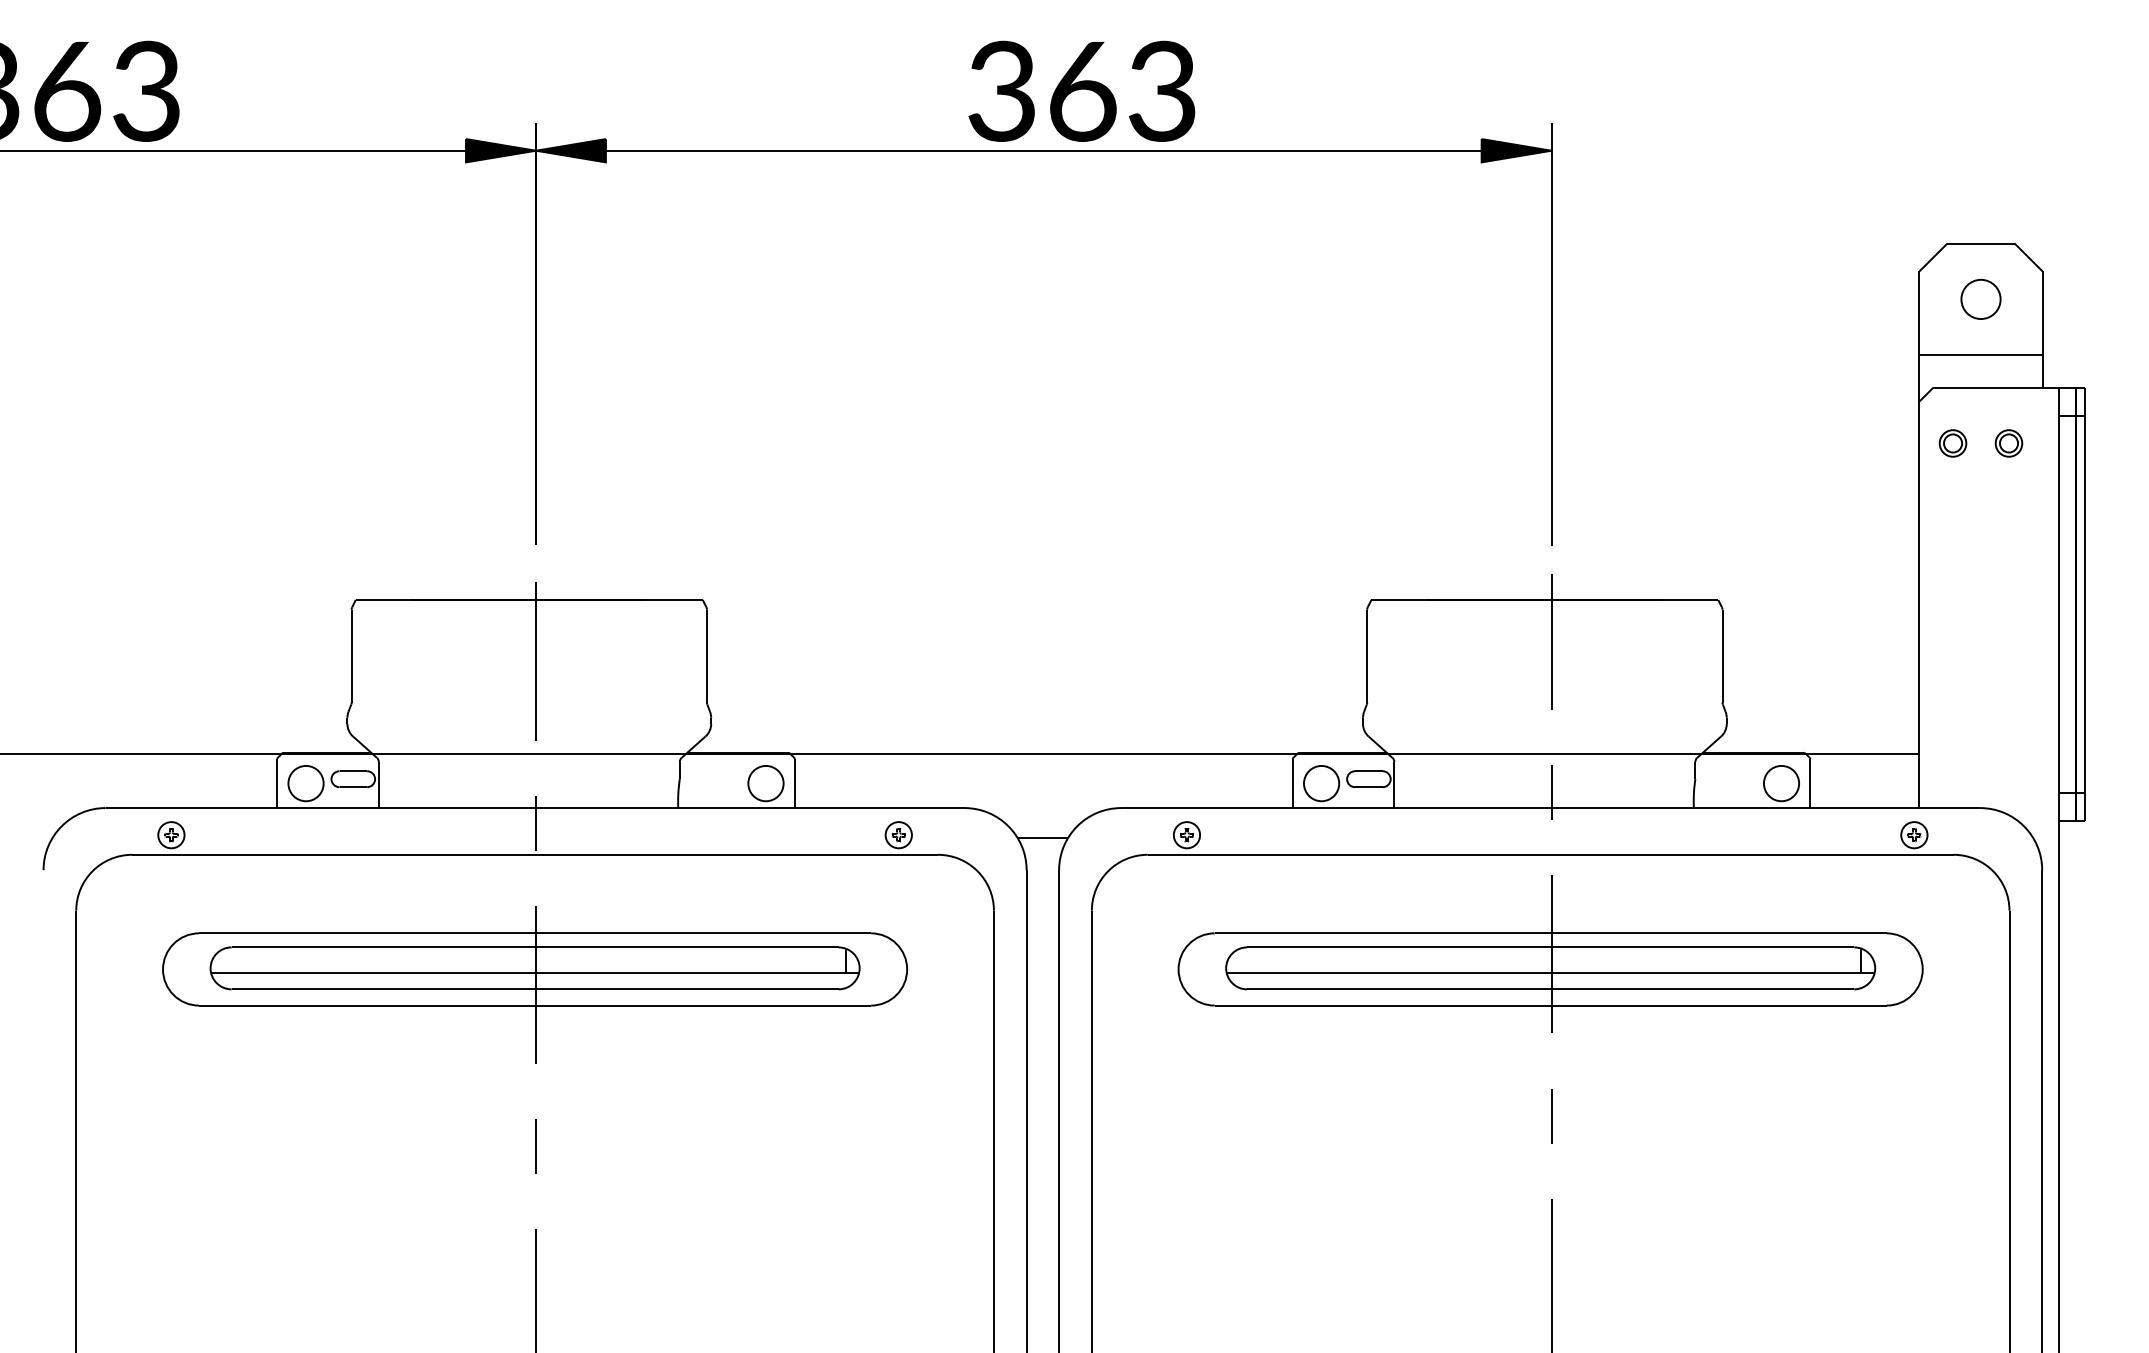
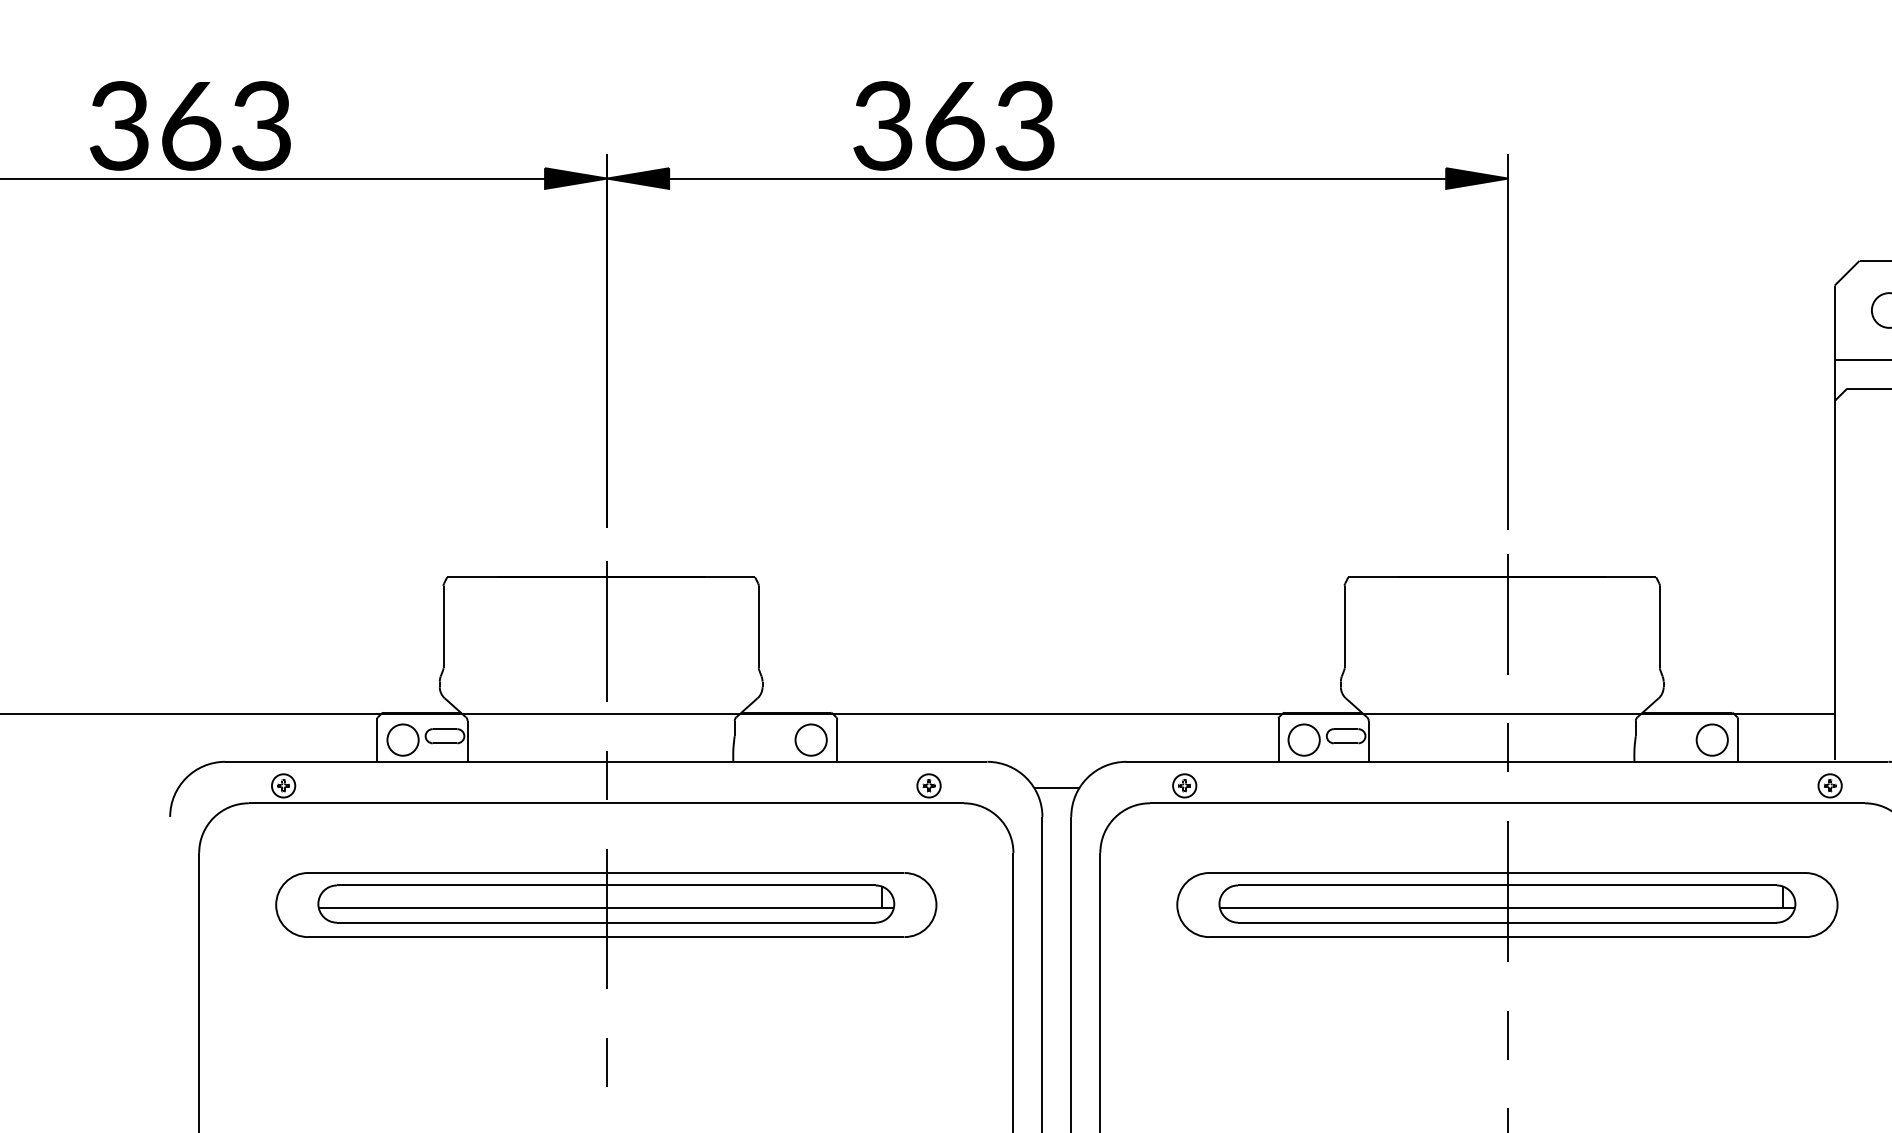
text: (1081, 90) -> (953, 125), moved
part: (1952, 443) -> (1863, 438), removed

